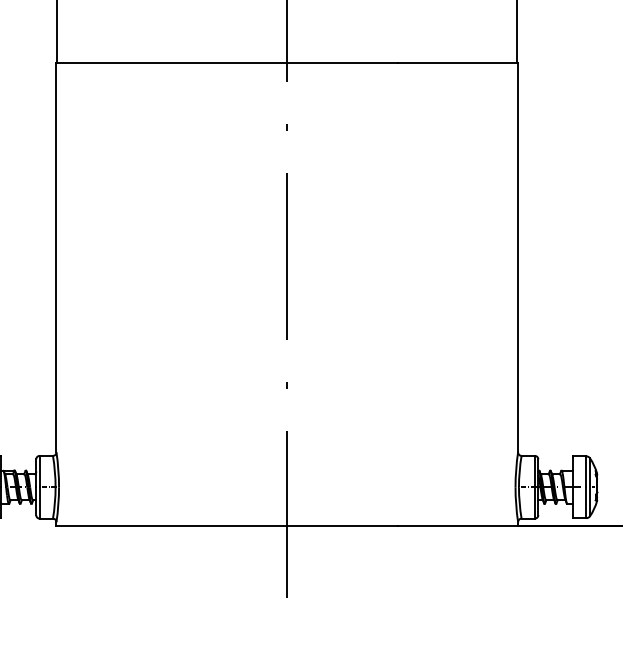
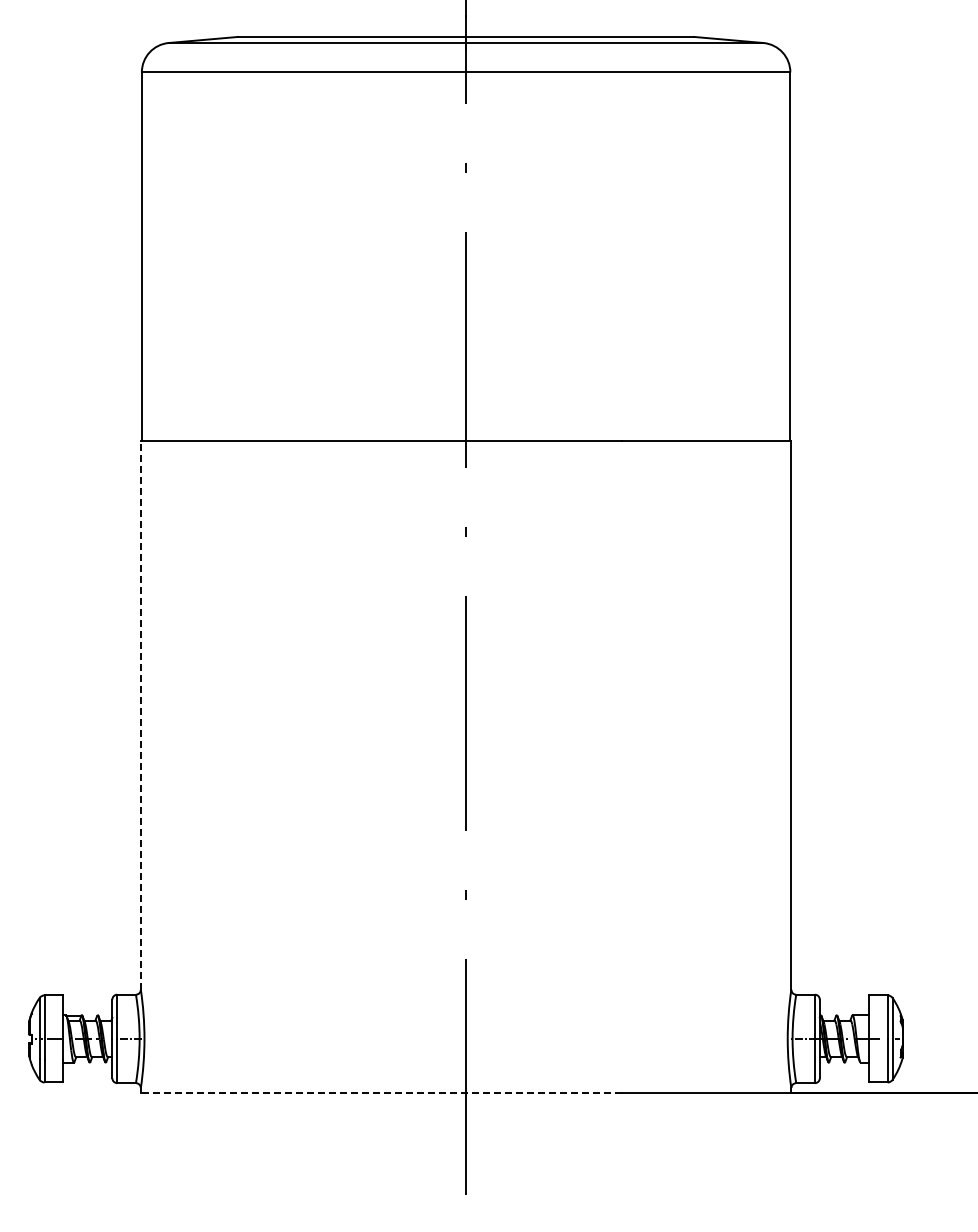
line: (56, 257) -> (140, 715), solid -> dashed
line: (227, 525) -> (381, 1092), solid -> dashed

